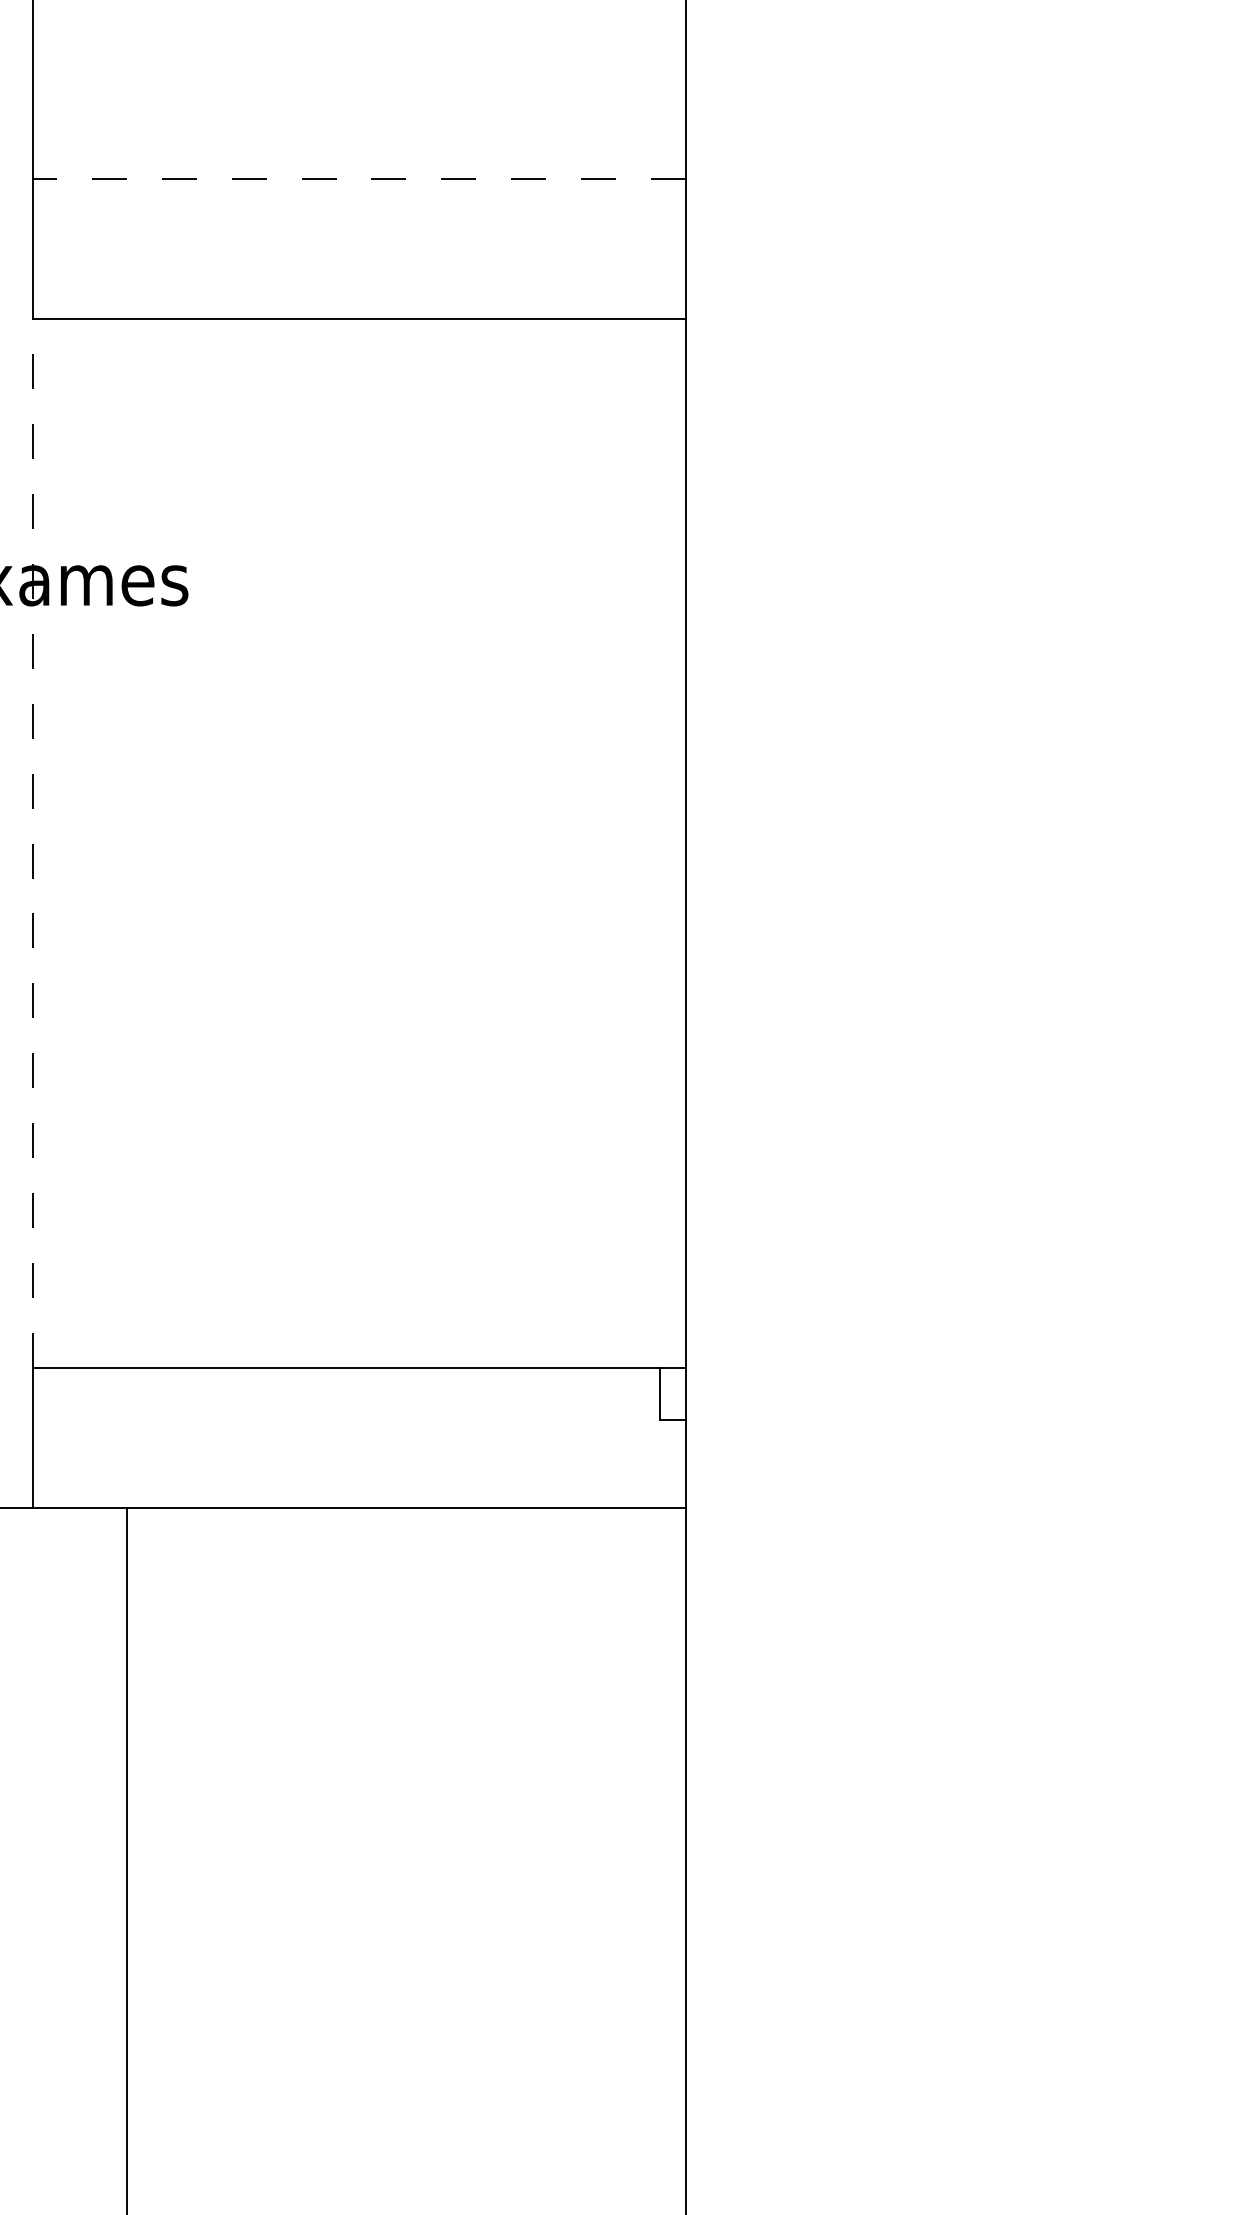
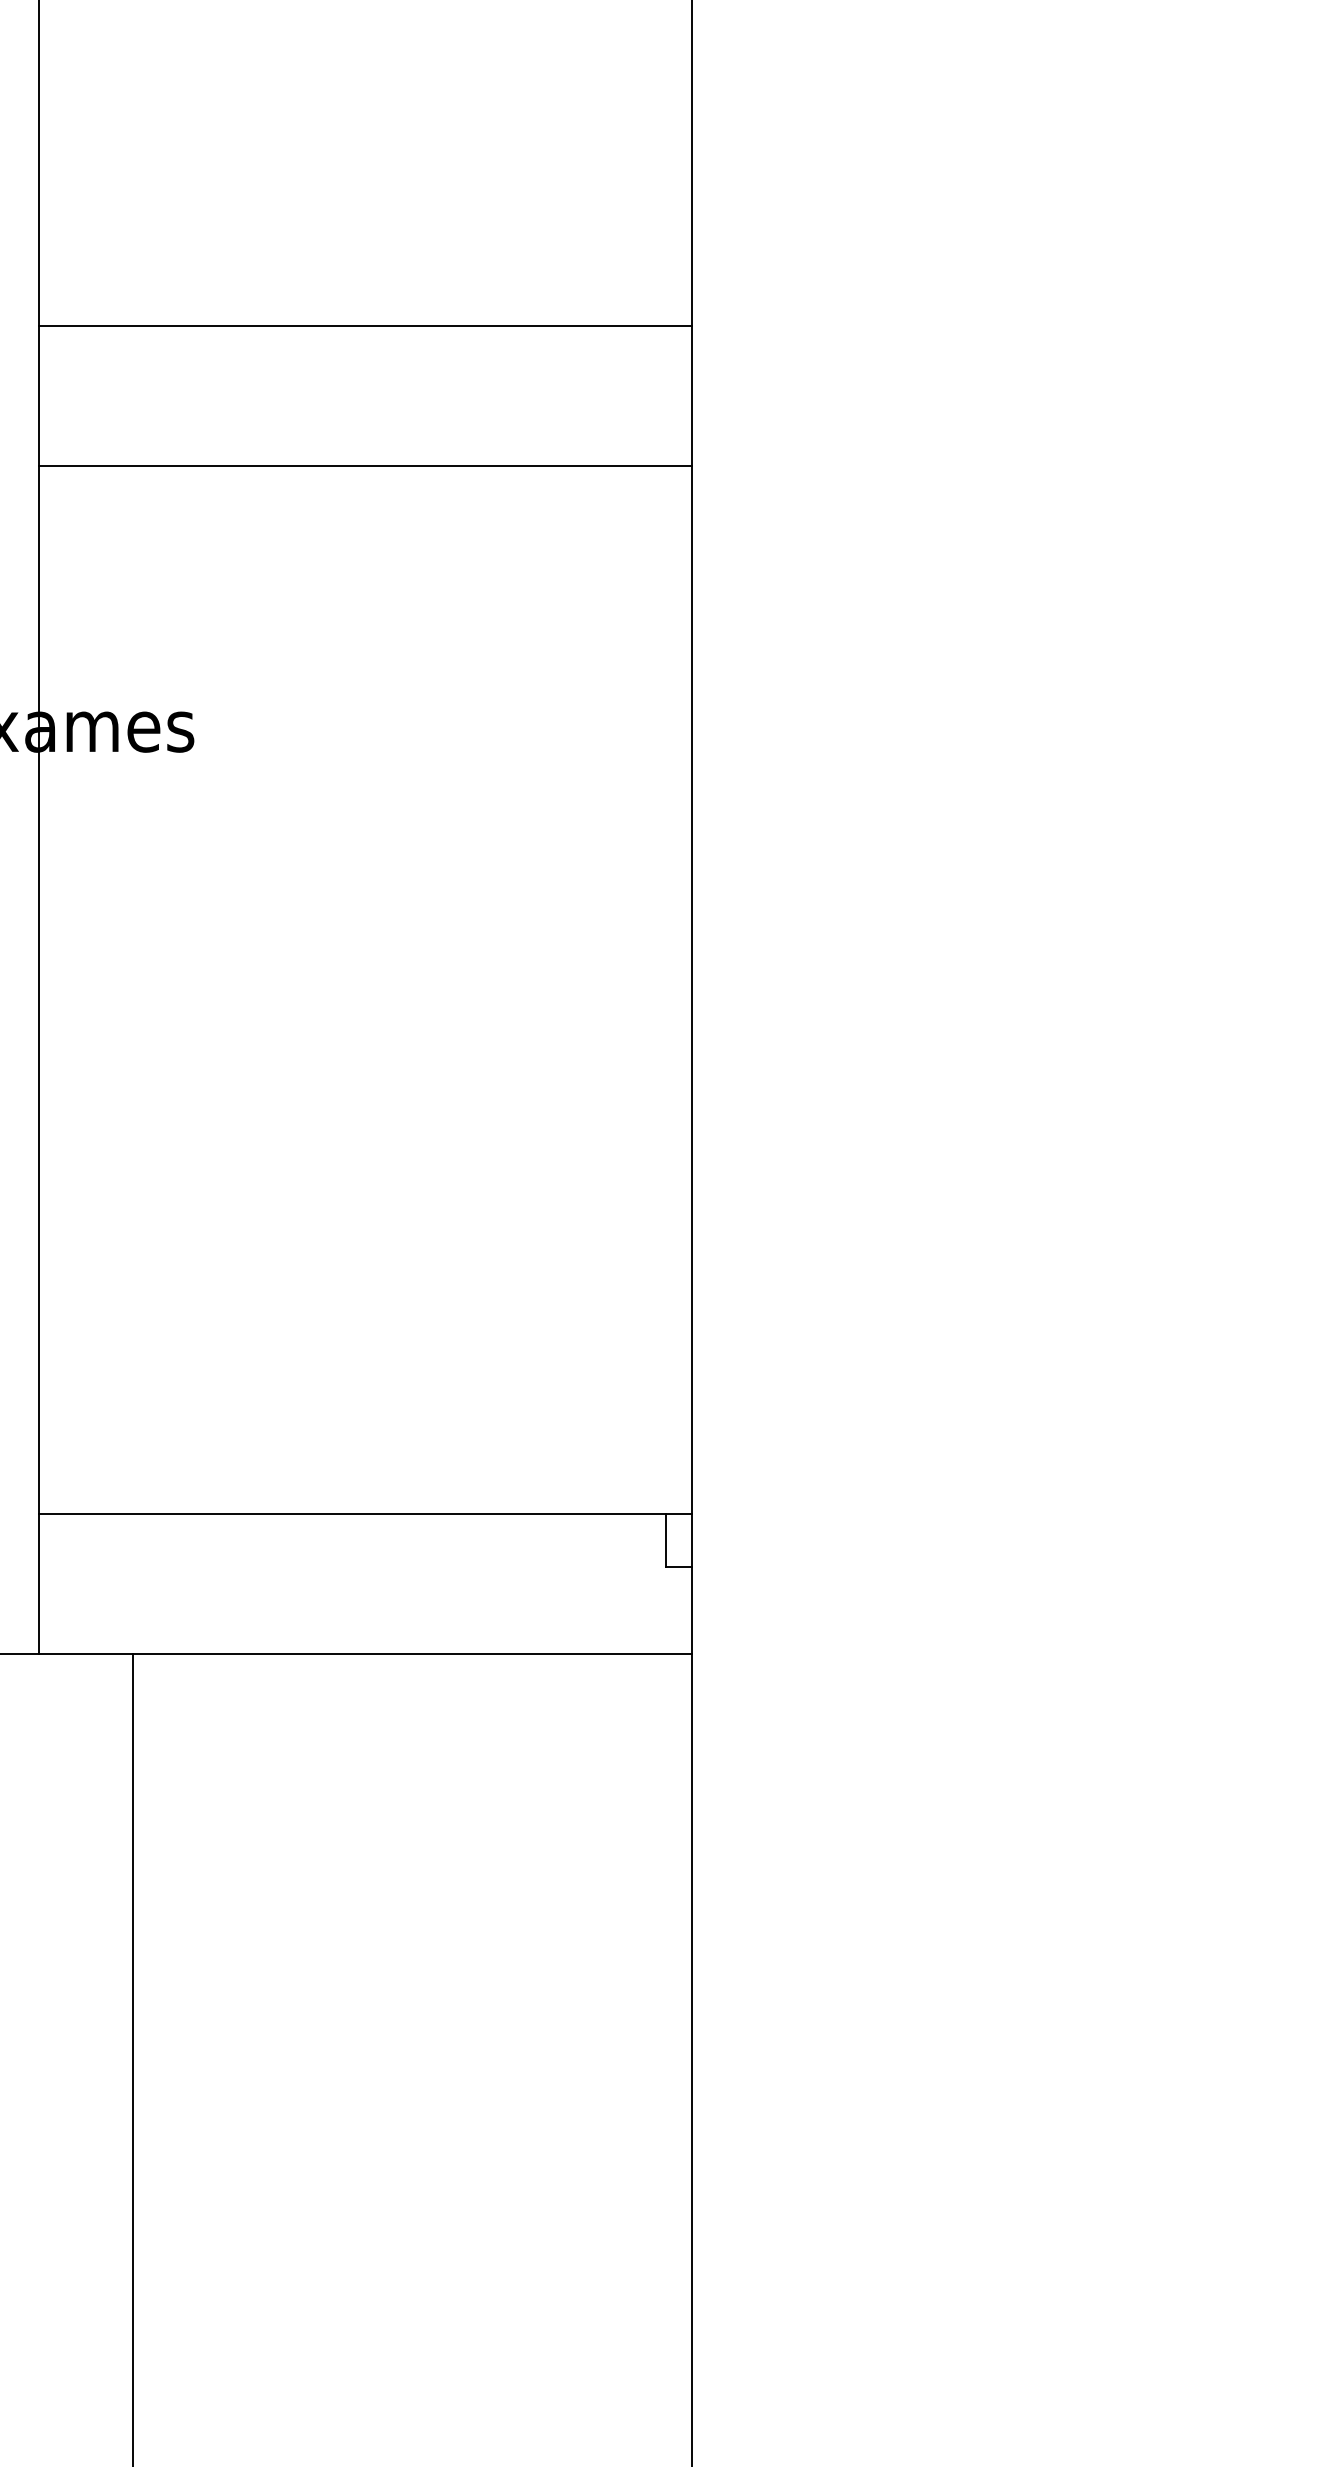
line: (359, 179) -> (365, 325), dashed -> solid
line: (33, 843) -> (39, 989), dashed -> solid

